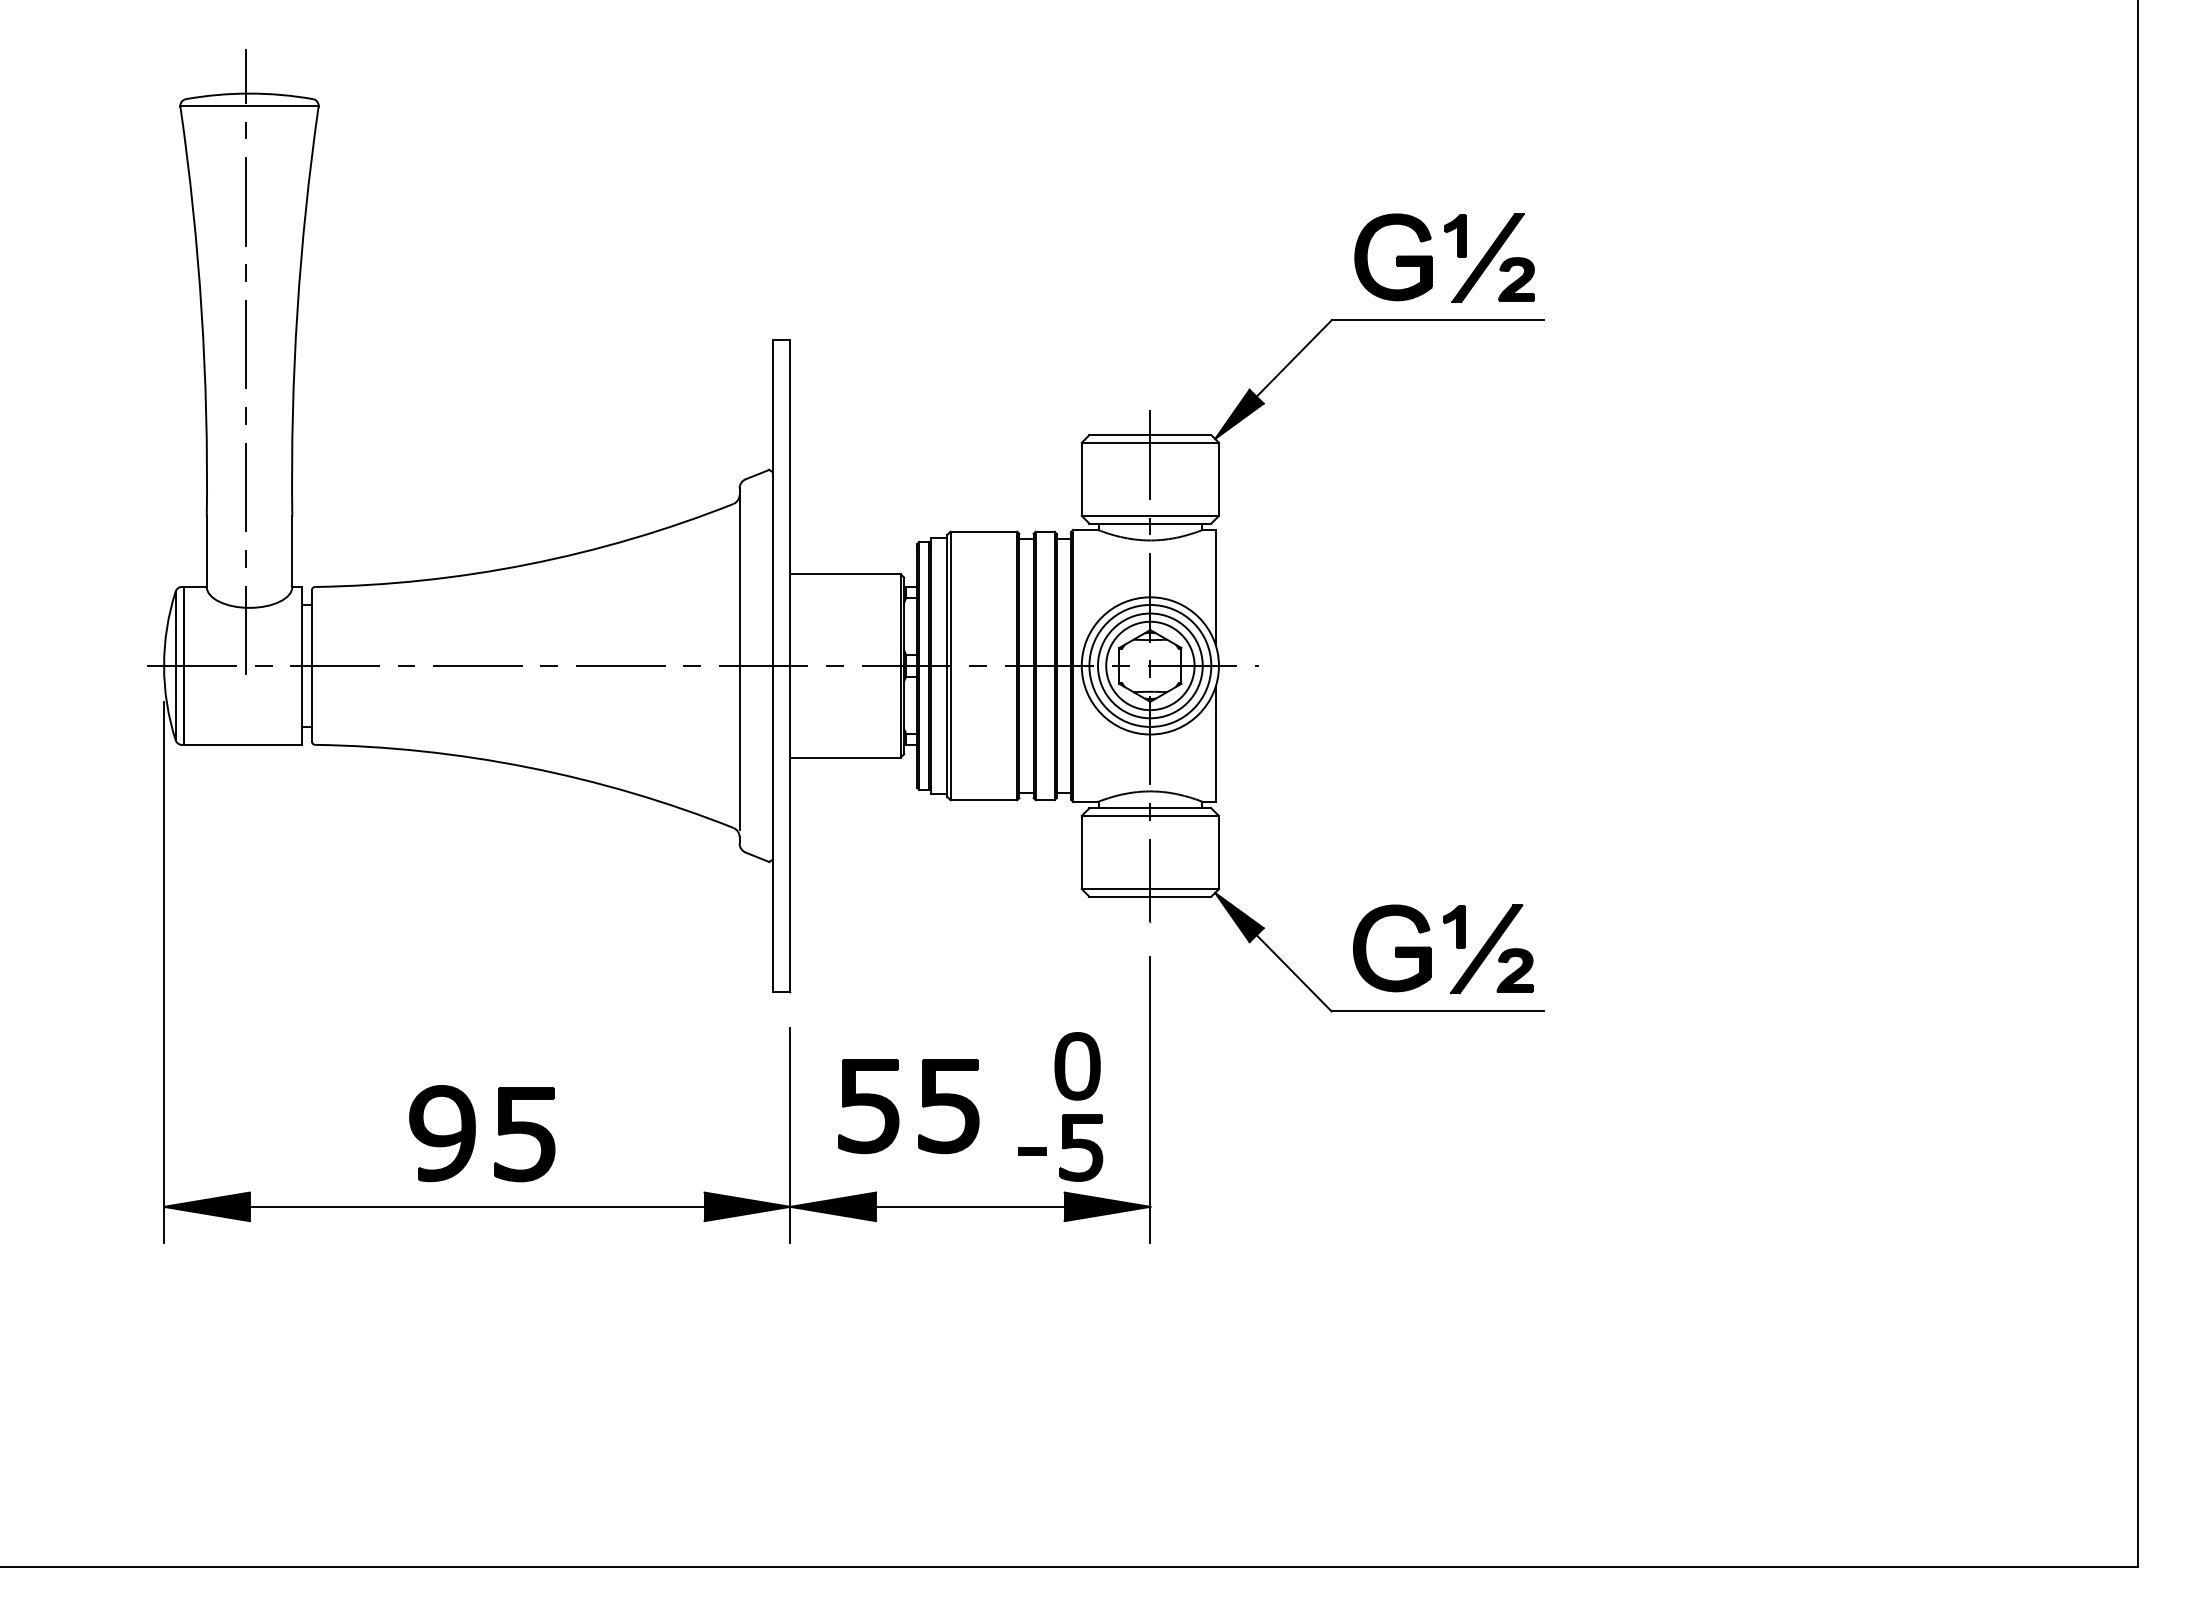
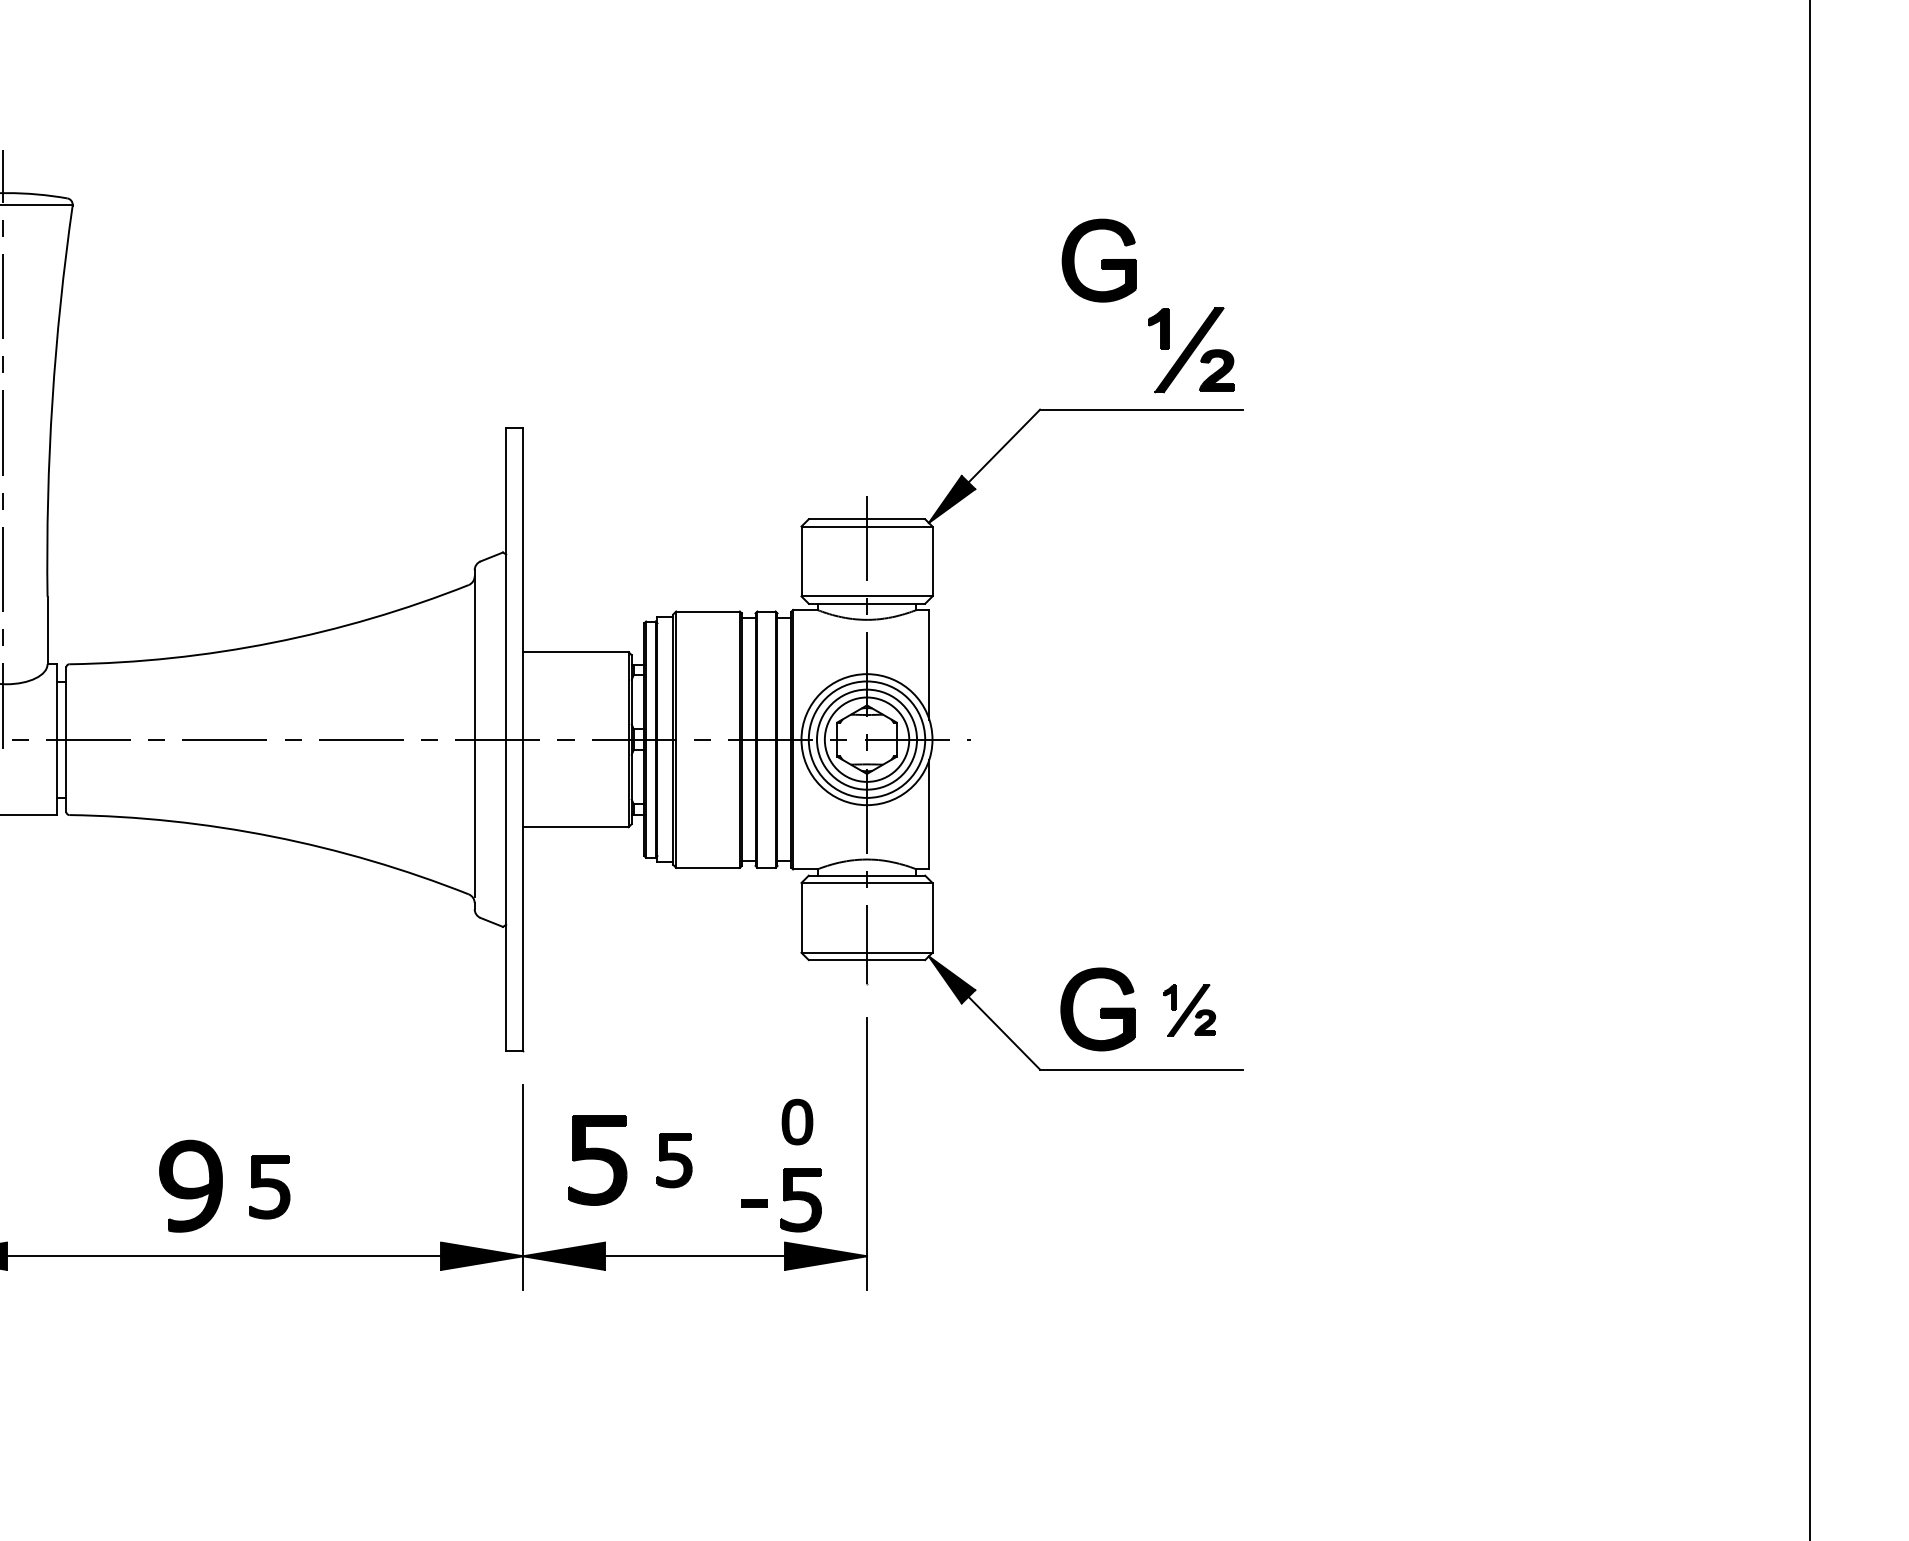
part: (1393, 257) -> (1099, 260), moved
part: (1488, 949) -> (1189, 1010), size x0.6
part: (1077, 1066) -> (797, 1122), size x0.7
part: (948, 1106) -> (674, 1160), size x0.6
part: (524, 1134) -> (269, 1187), size x0.7

